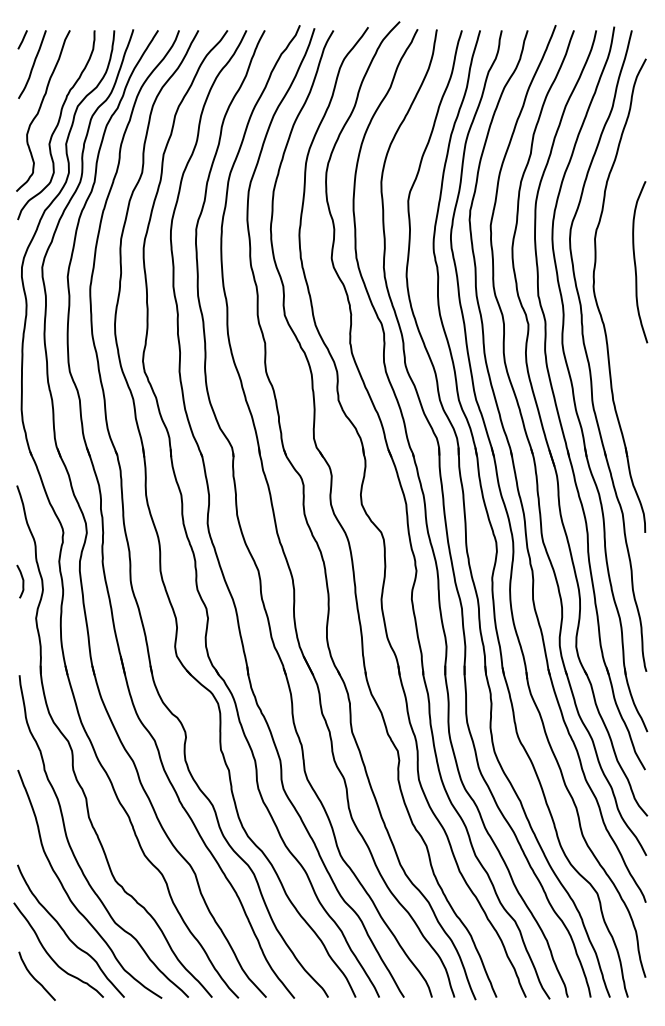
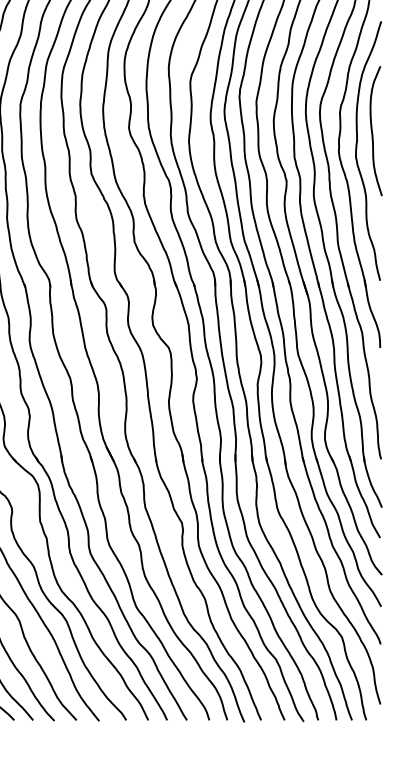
curve: (616, 285) -> (357, 149), added

